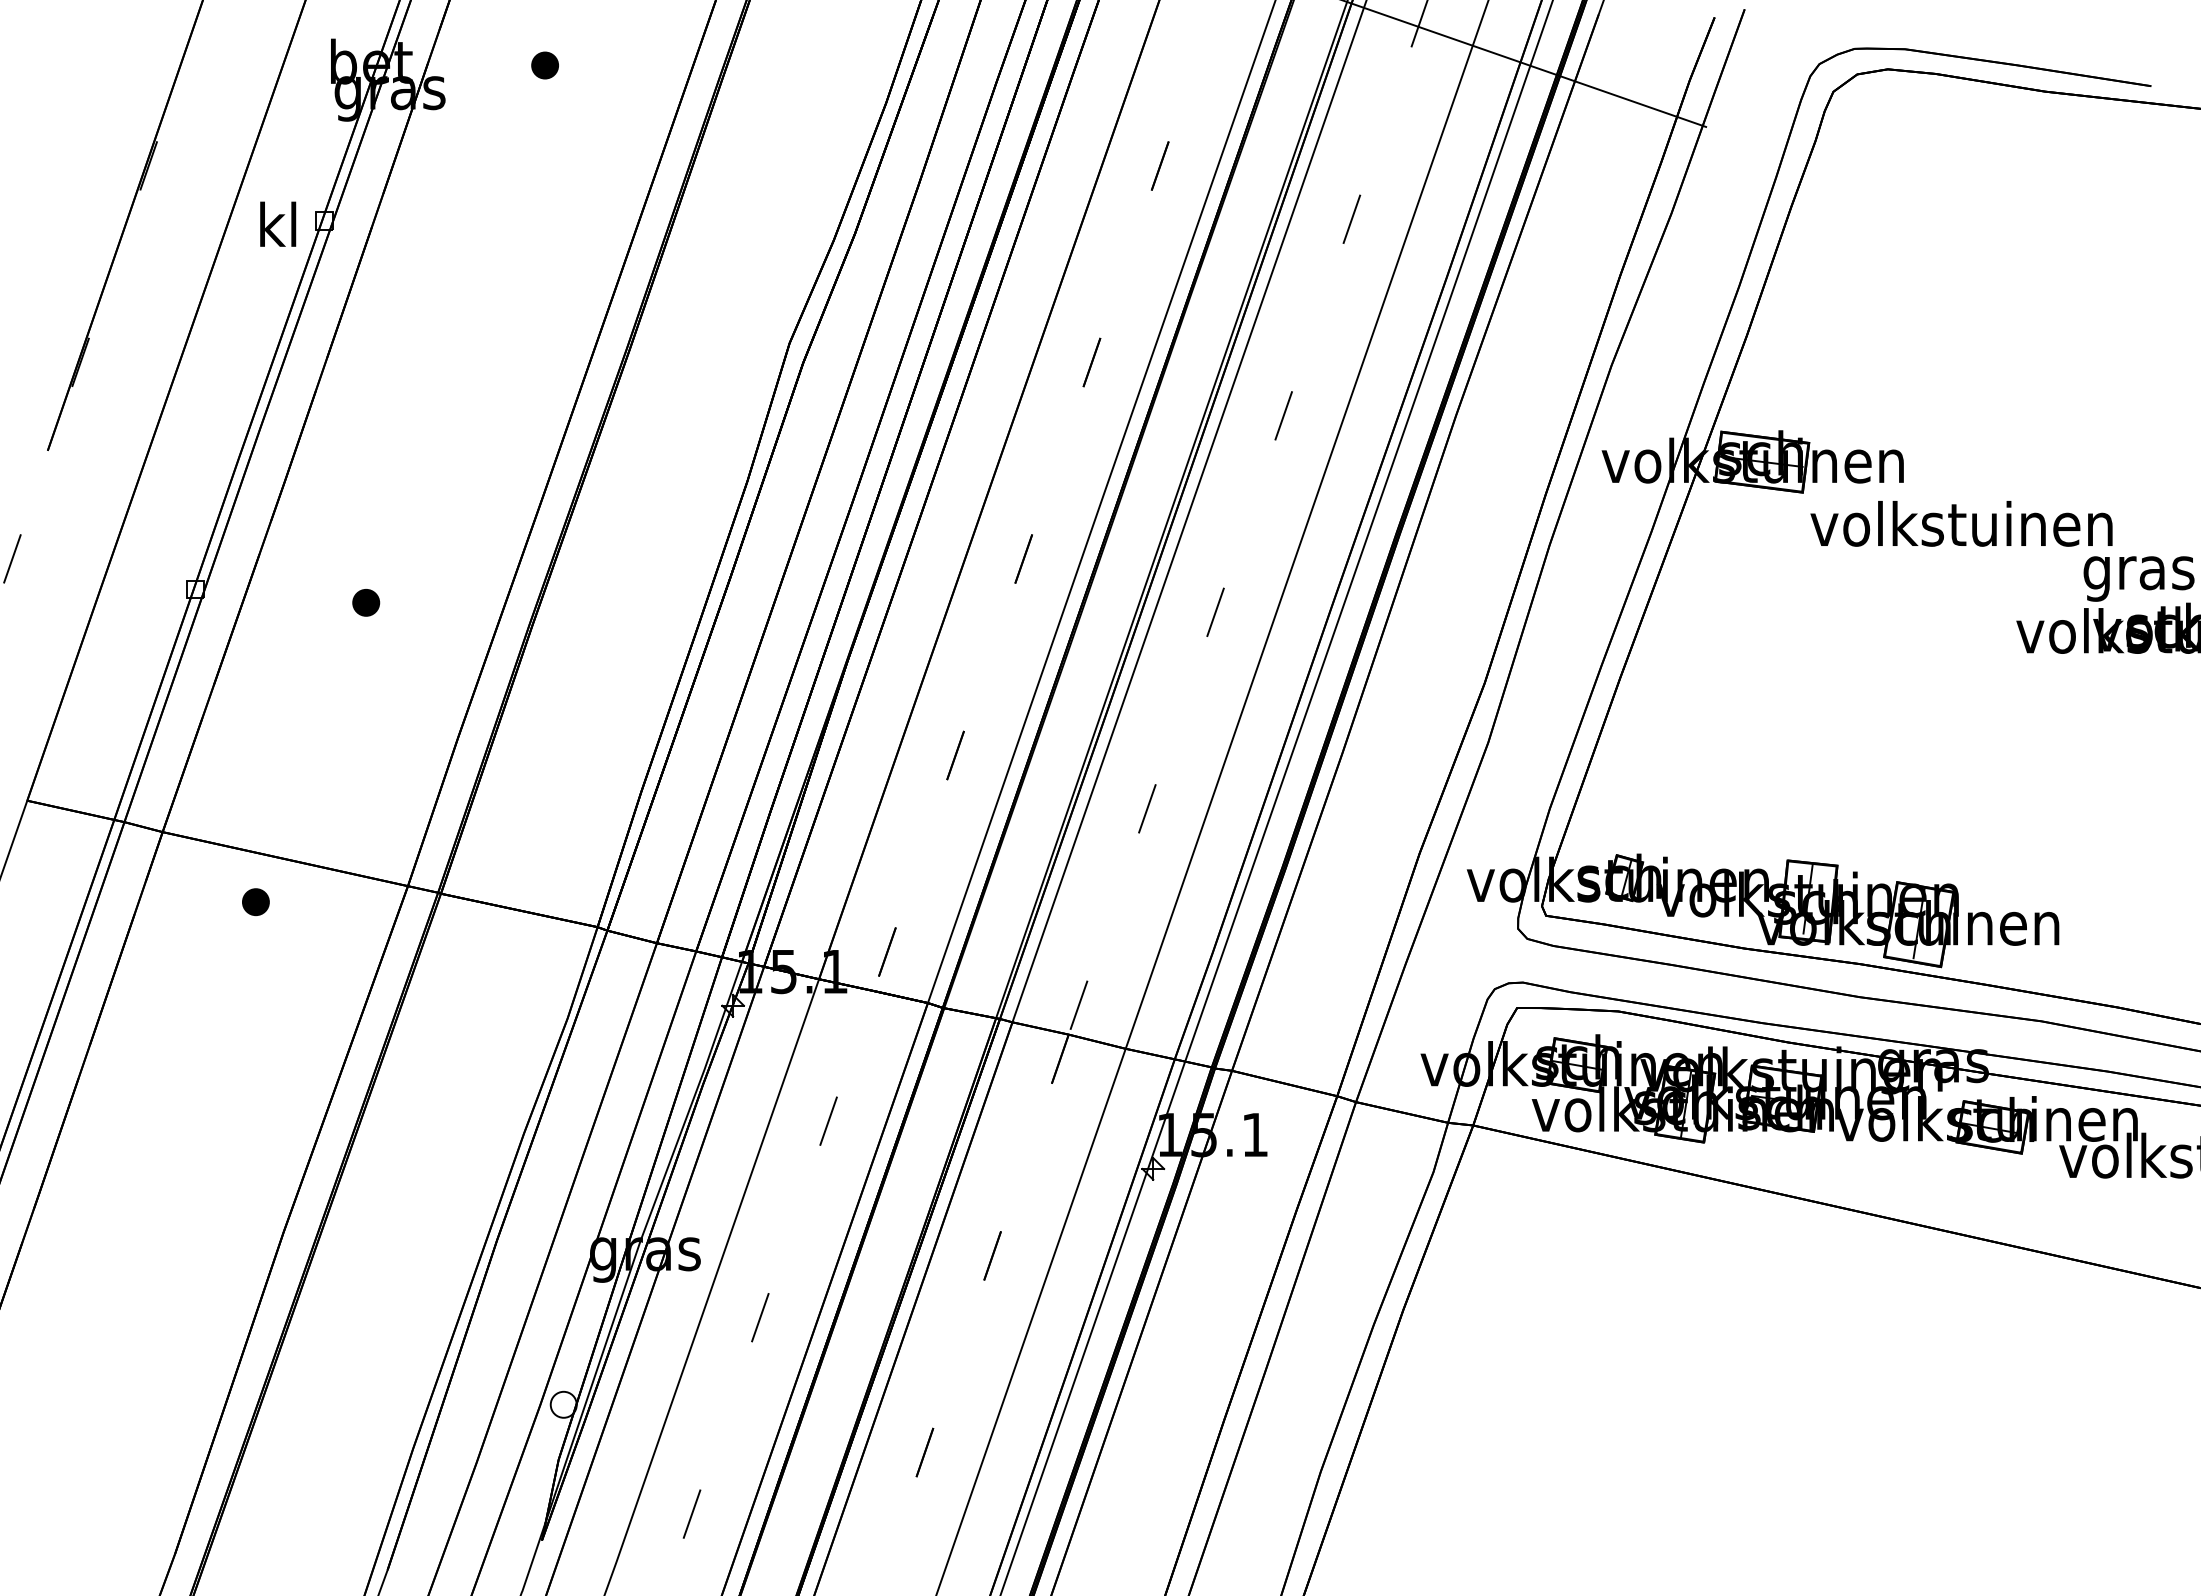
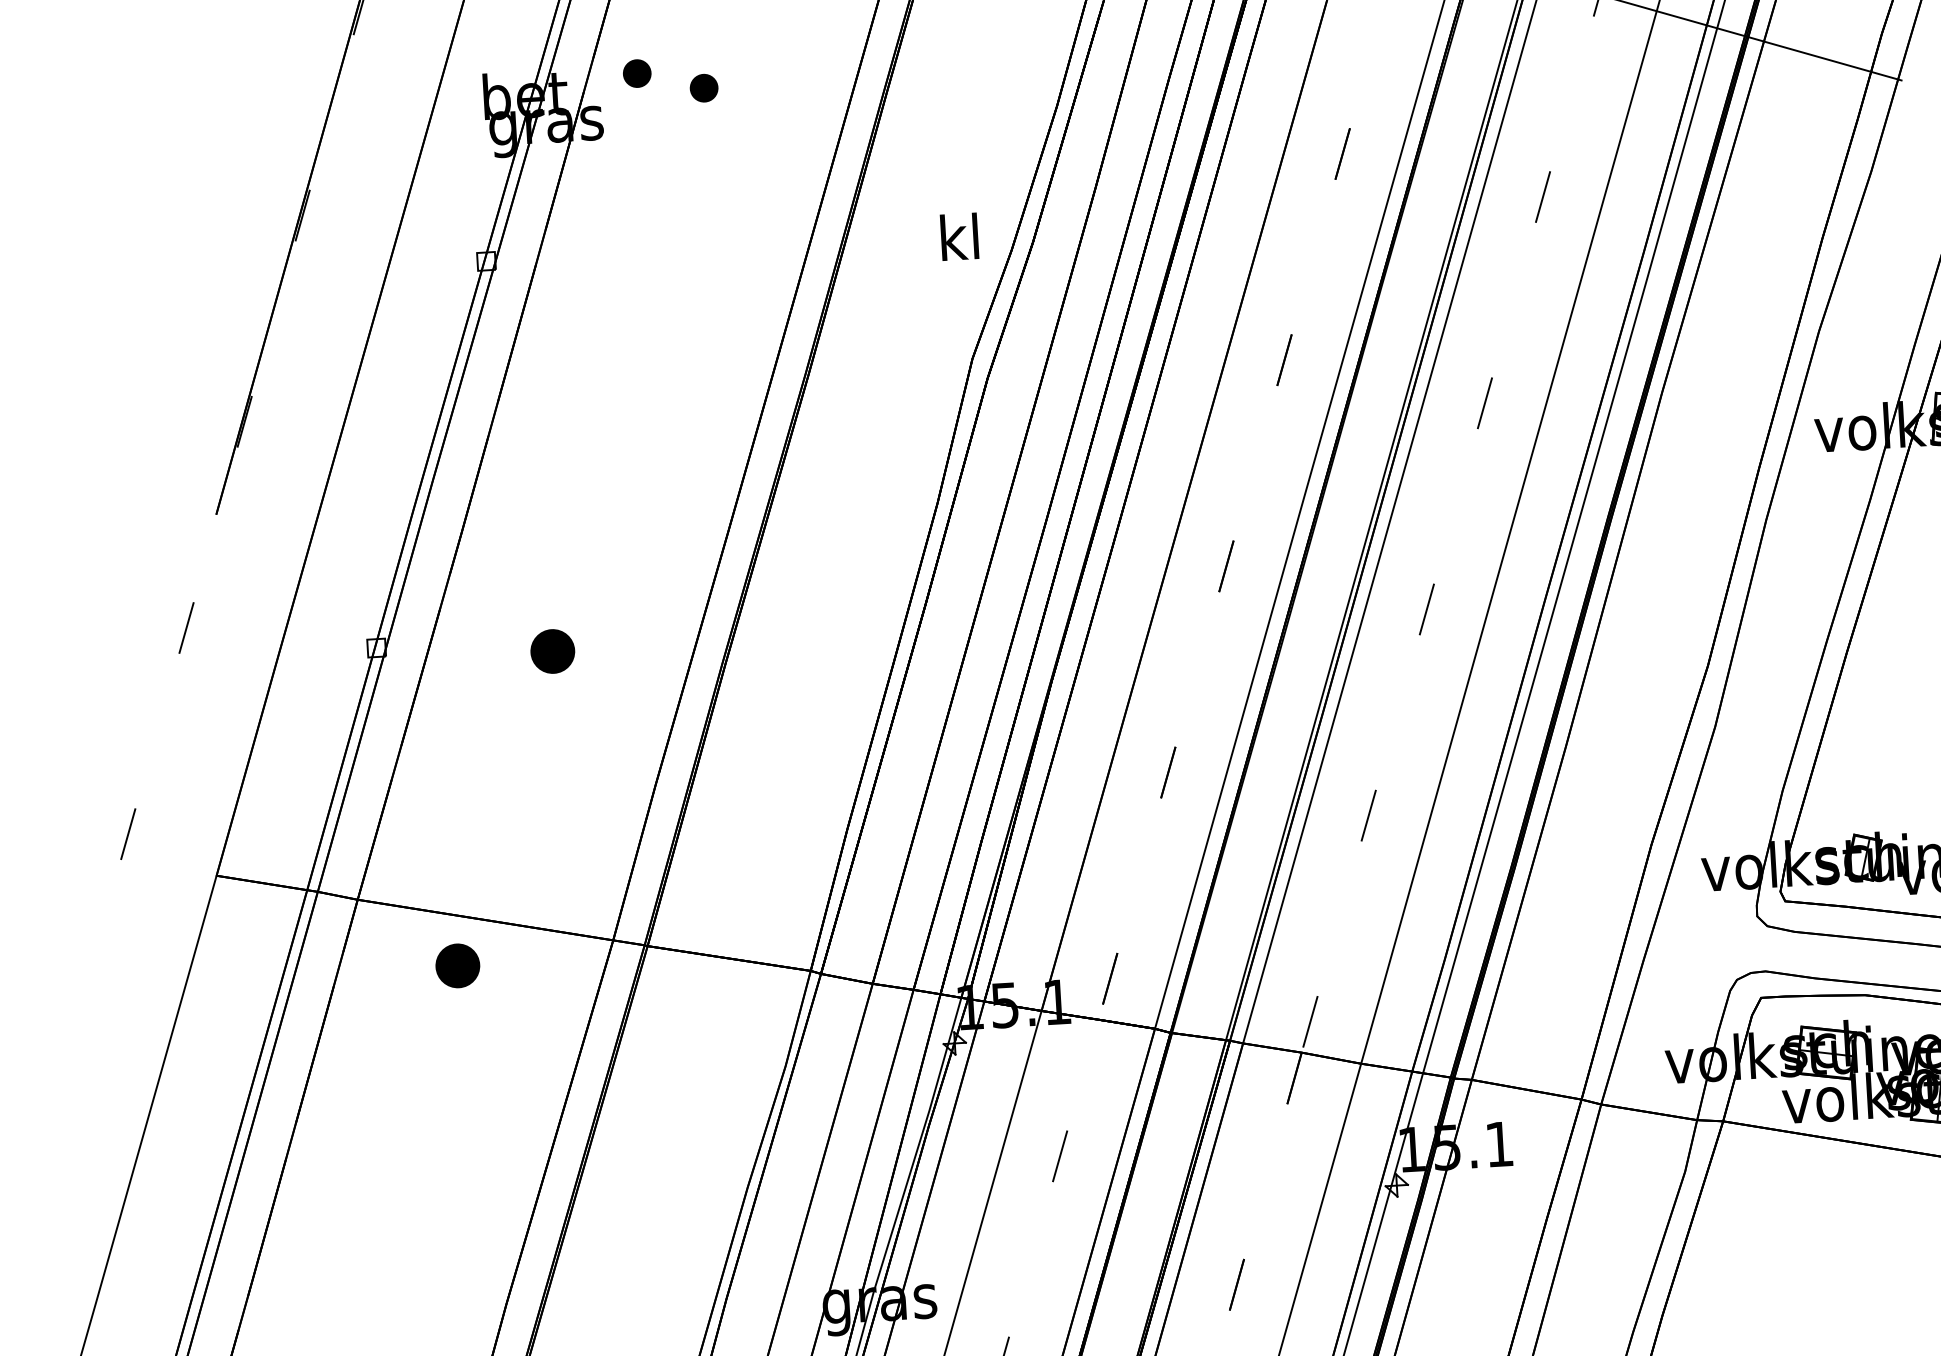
part: (480, 47) -> (636, 73), added
text: (278, 223) -> (959, 236), moved
part: (366, 602) -> (553, 651), size x1.6
part: (255, 902) -> (457, 966), size x1.6

